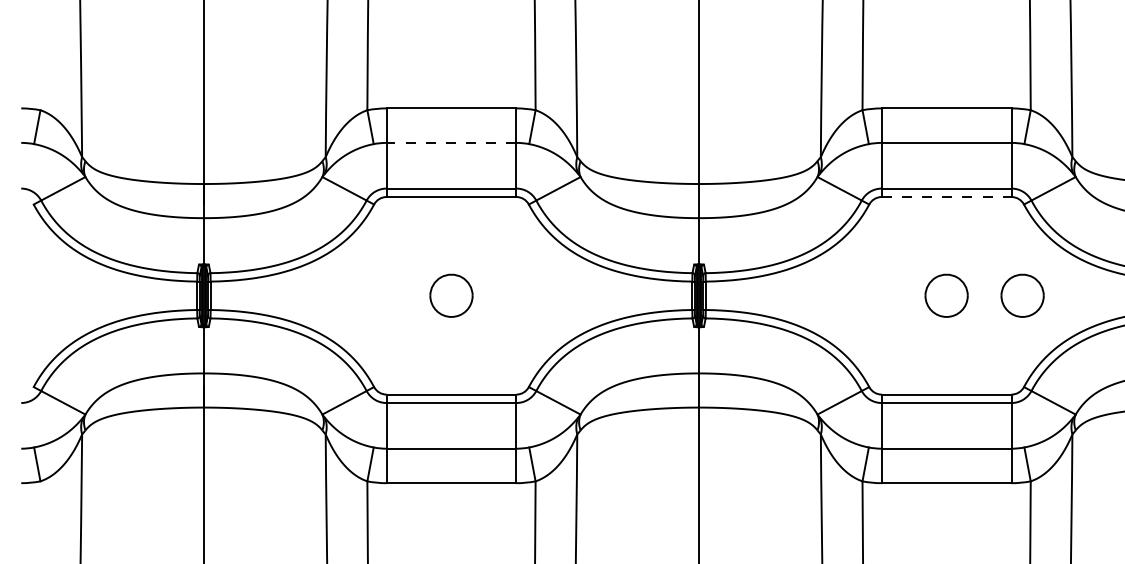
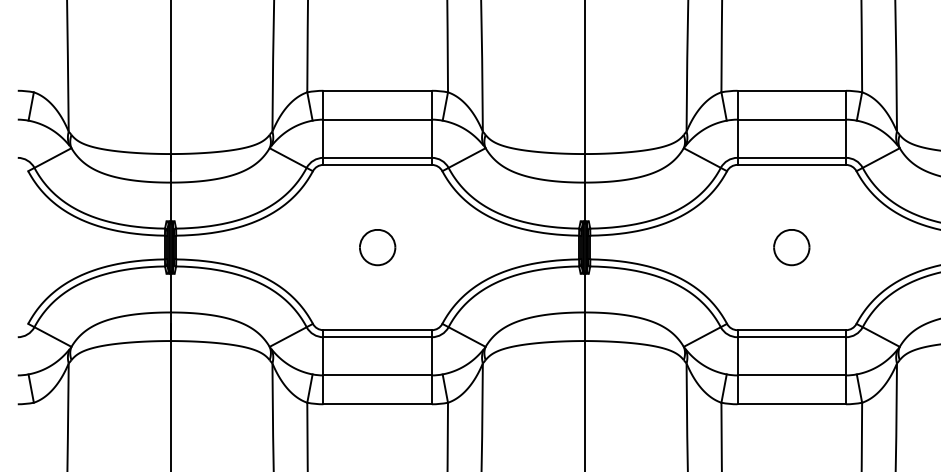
line: (451, 142) -> (377, 119), dashed -> solid
line: (946, 197) -> (791, 165), dashed -> solid
part: (1022, 295) -> (855, 247), removed

